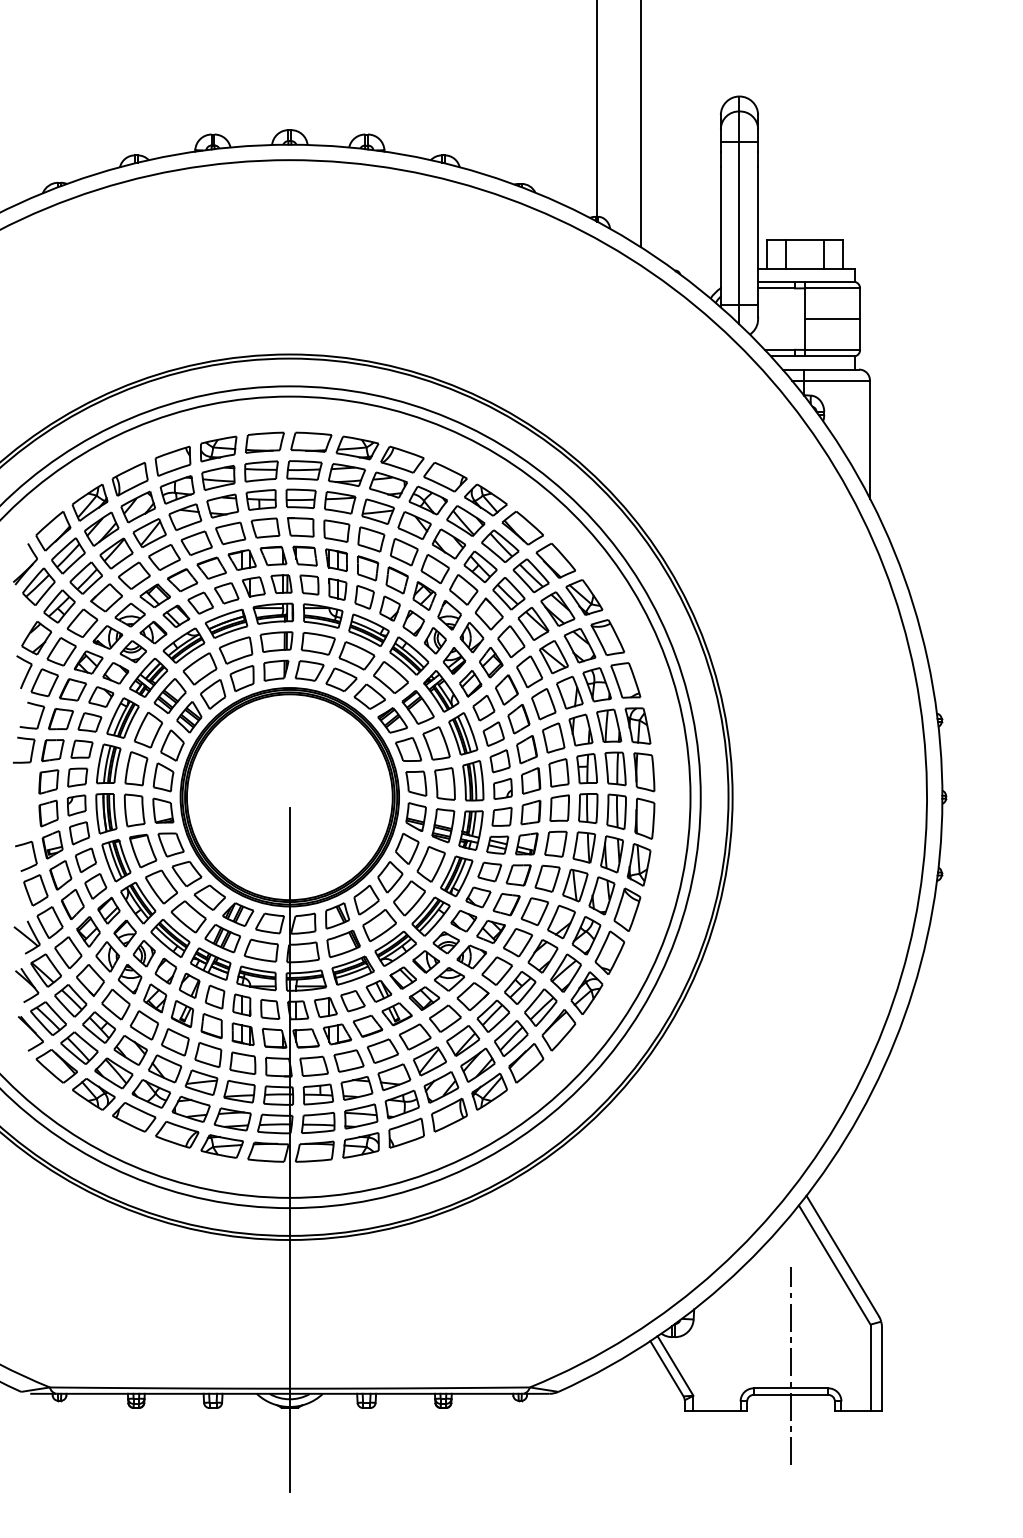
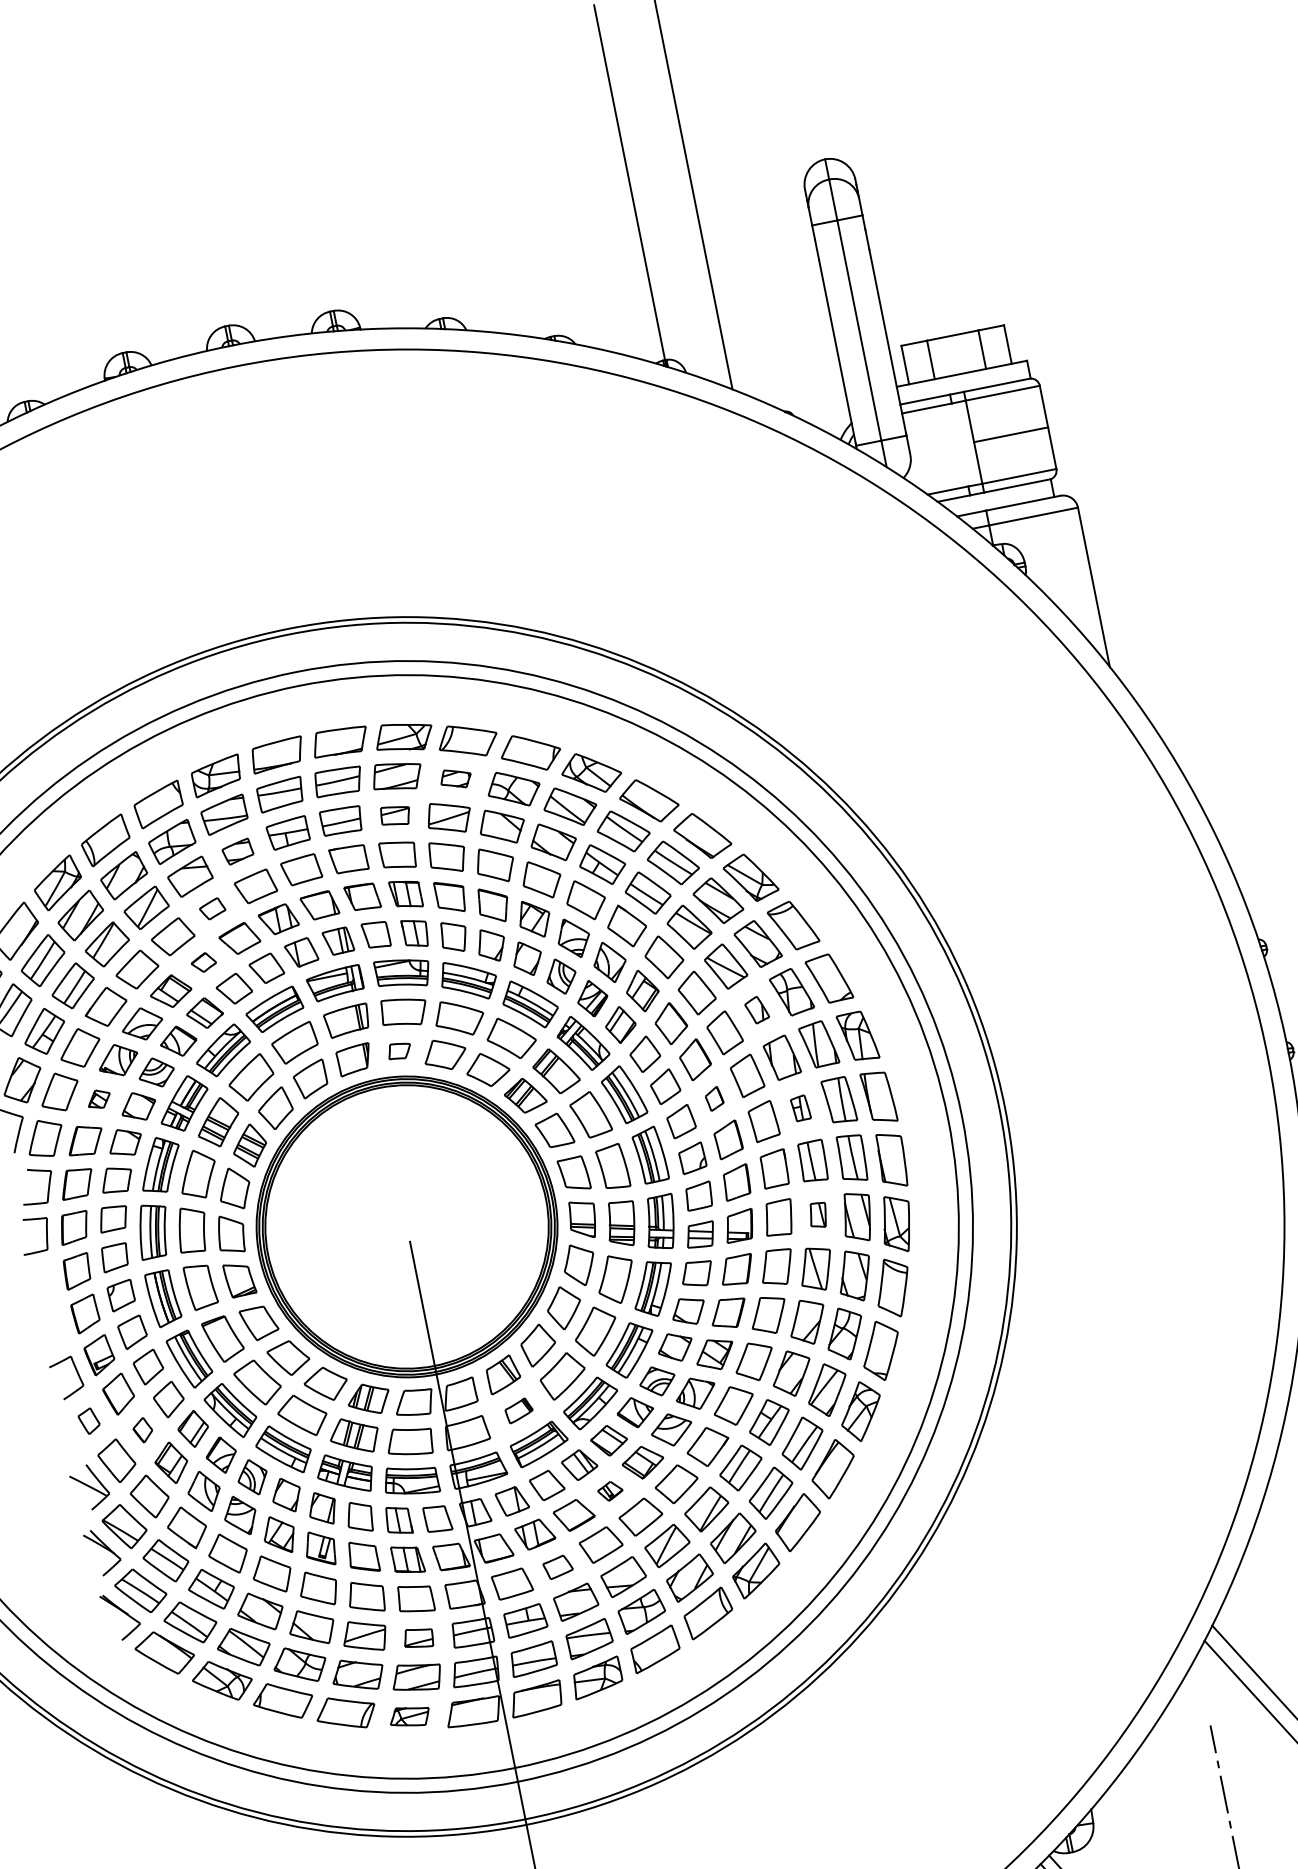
part: (388, 484) -> (455, 777), size x0.6
part: (340, 502) -> (395, 815), size x0.7
part: (222, 505) -> (237, 851), size x0.7
part: (196, 542) -> (212, 908), size x0.6
part: (182, 579) -> (203, 961), size x0.6
part: (88, 662) -> (98, 1099), size x0.6
part: (309, 670) -> (399, 1050), size x0.6
part: (569, 692) -> (756, 1010), size x0.6
part: (526, 749) -> (713, 1098), size x0.6
part: (586, 768) -> (799, 1108), size x0.6
part: (584, 847) -> (818, 1215), size x0.6
part: (35, 890) -> (88, 1421), size x0.6
part: (72, 904) -> (142, 1430), size x0.6
part: (343, 943) -> (518, 1409), size x0.6
part: (396, 1014) -> (609, 1491), size x0.6
part: (348, 1060) -> (557, 1566), size x0.7
part: (239, 1091) -> (418, 1637), size x0.7
part: (221, 1146) -> (408, 1717), size x0.7

